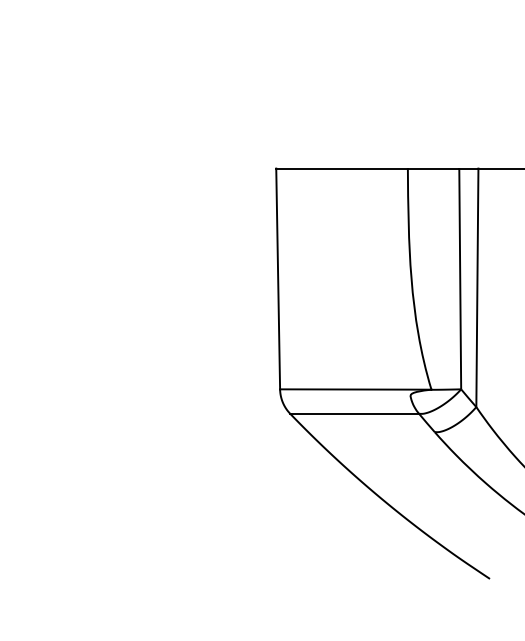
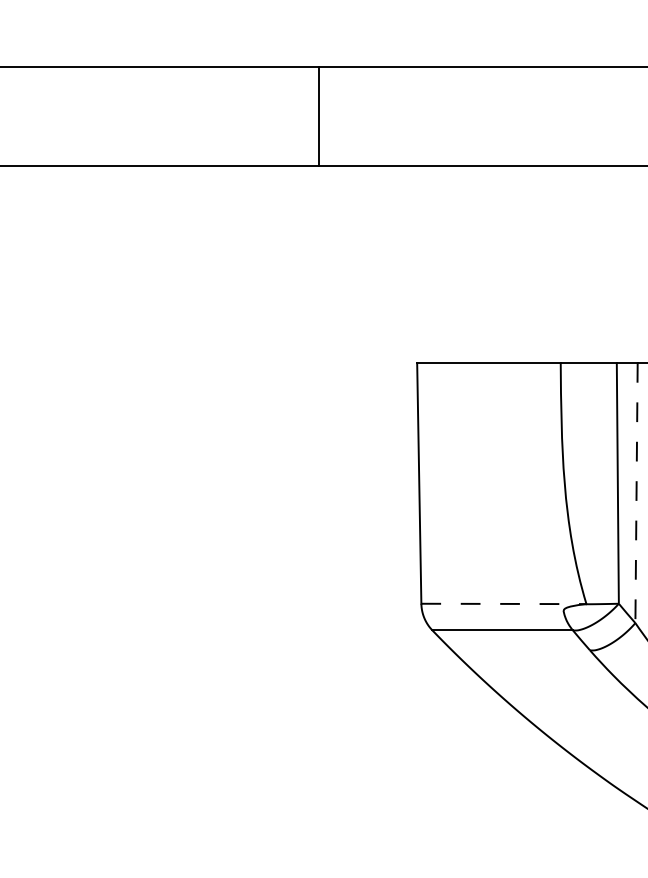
line: (477, 288) -> (636, 493), solid -> dashed
line: (355, 389) -> (503, 603), solid -> dashed

